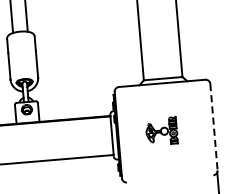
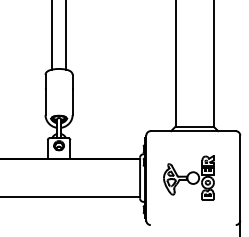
line: (214, 127) -> (240, 178), dashed -> solid
part: (161, 130) -> (188, 177), size x1.67

